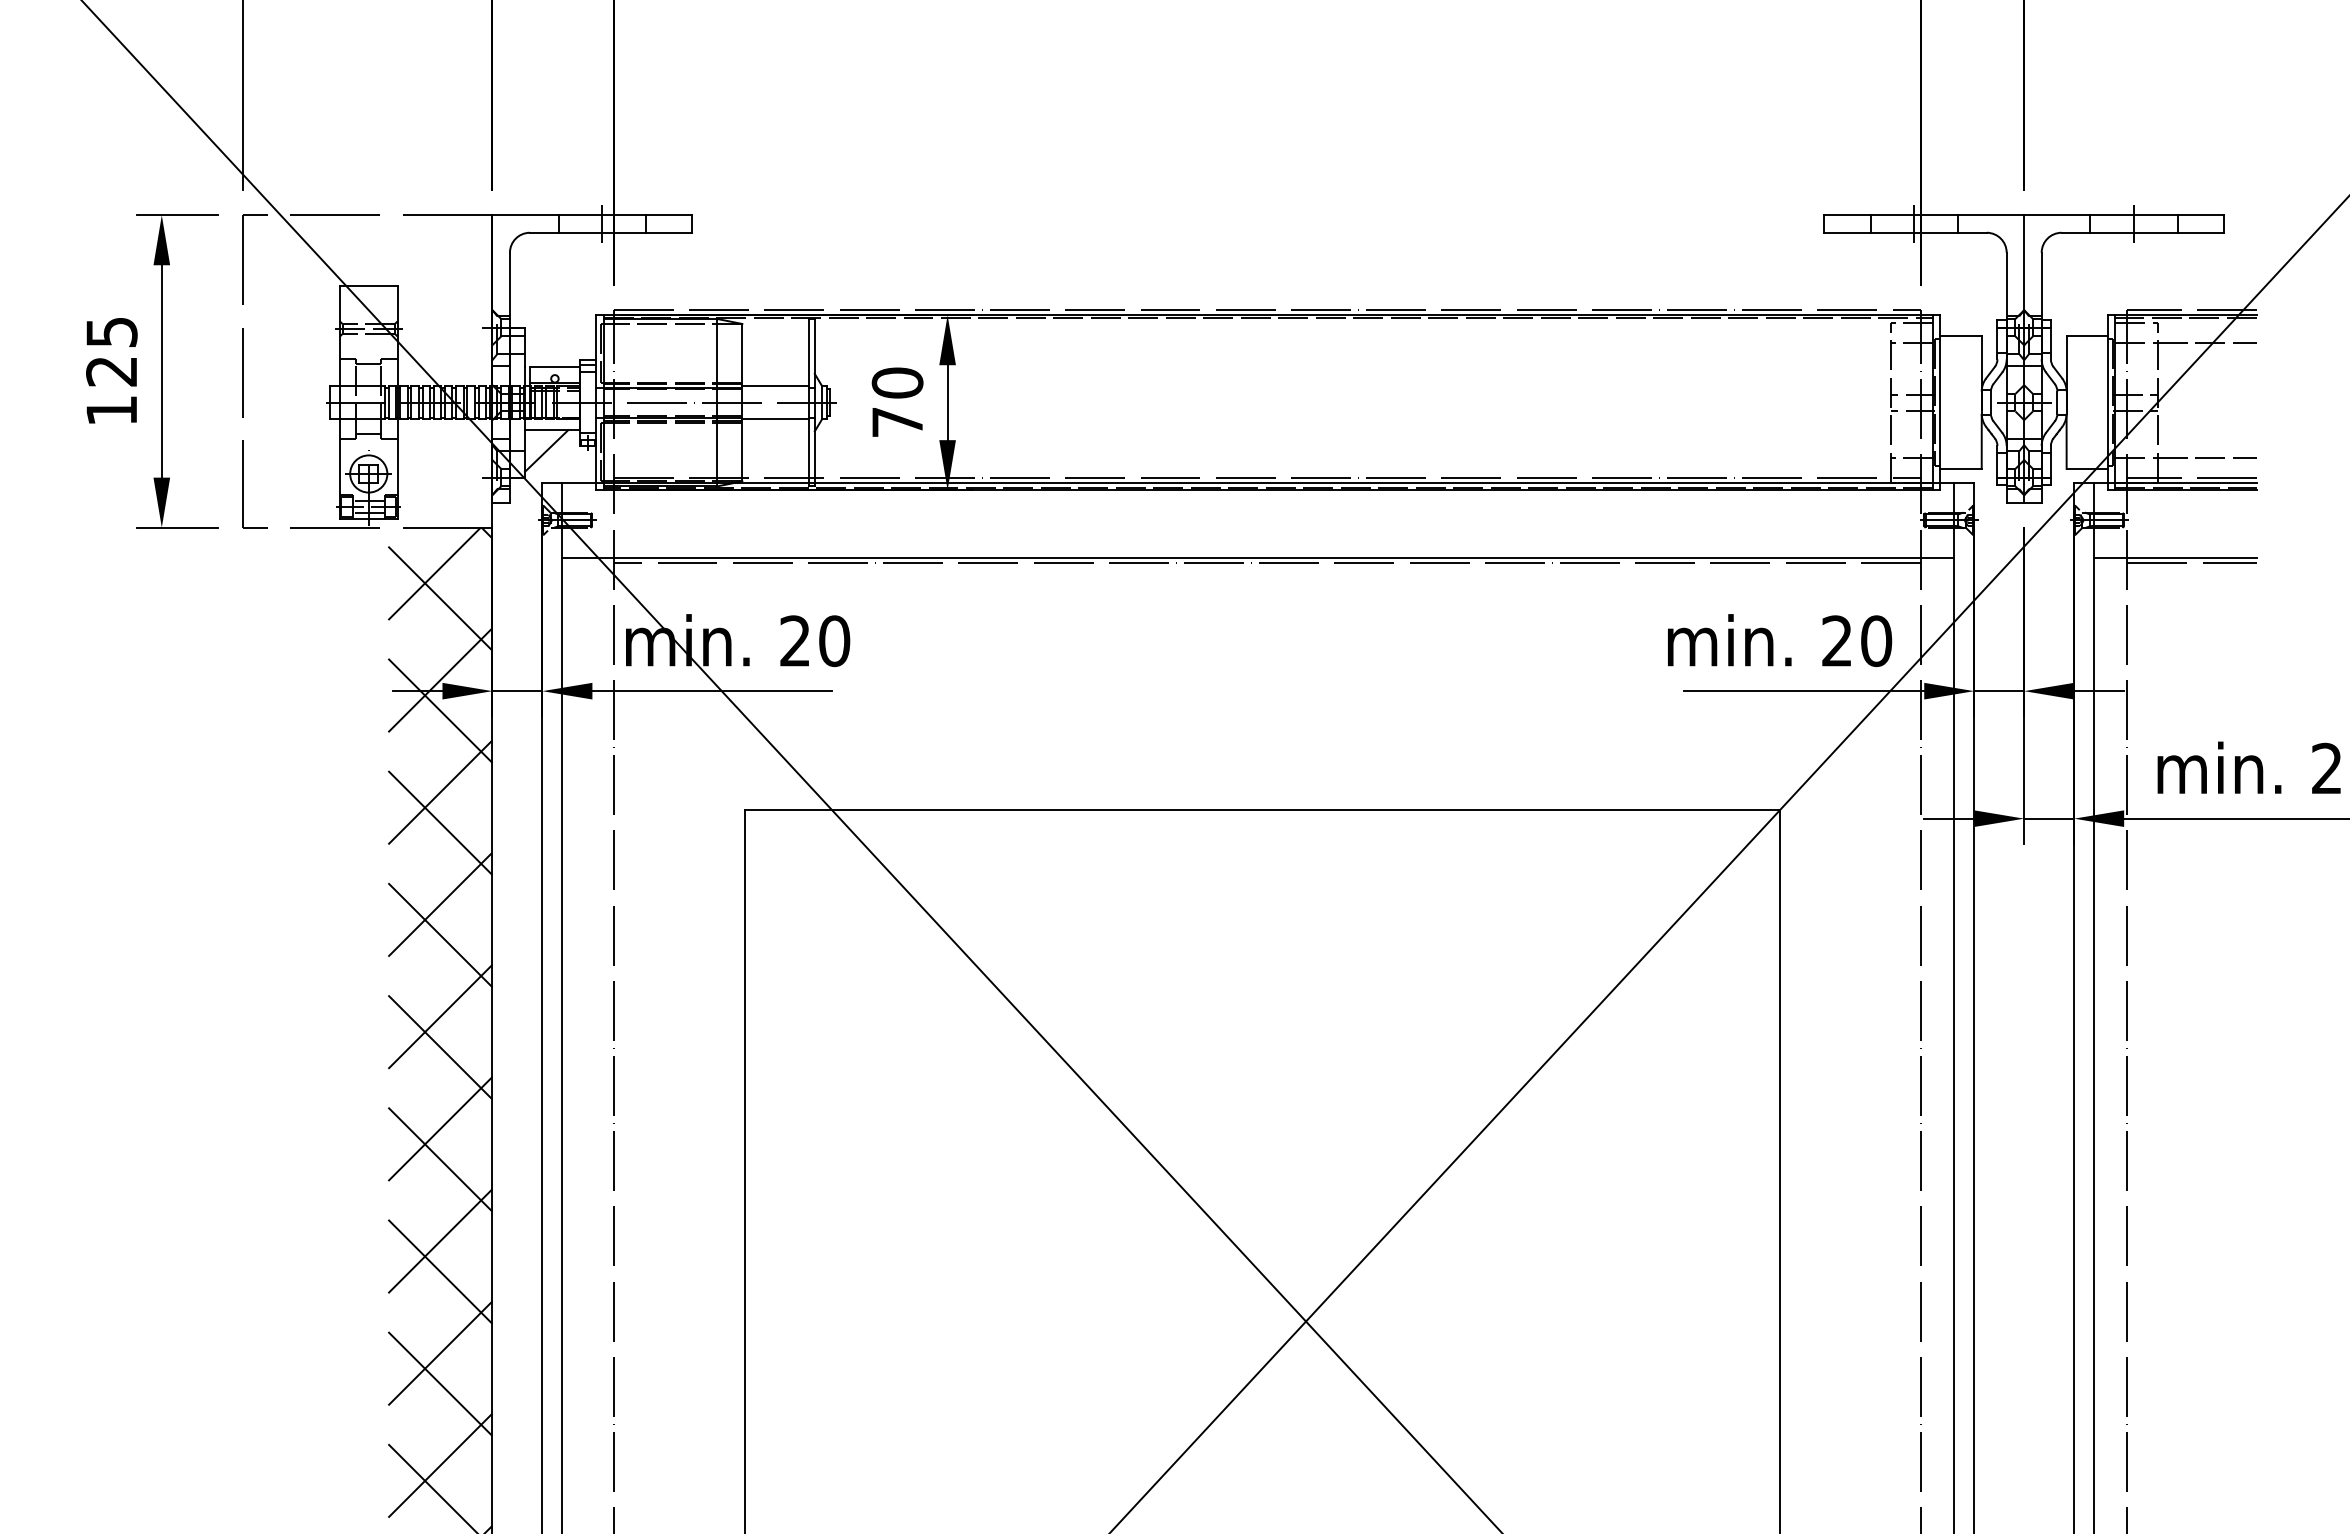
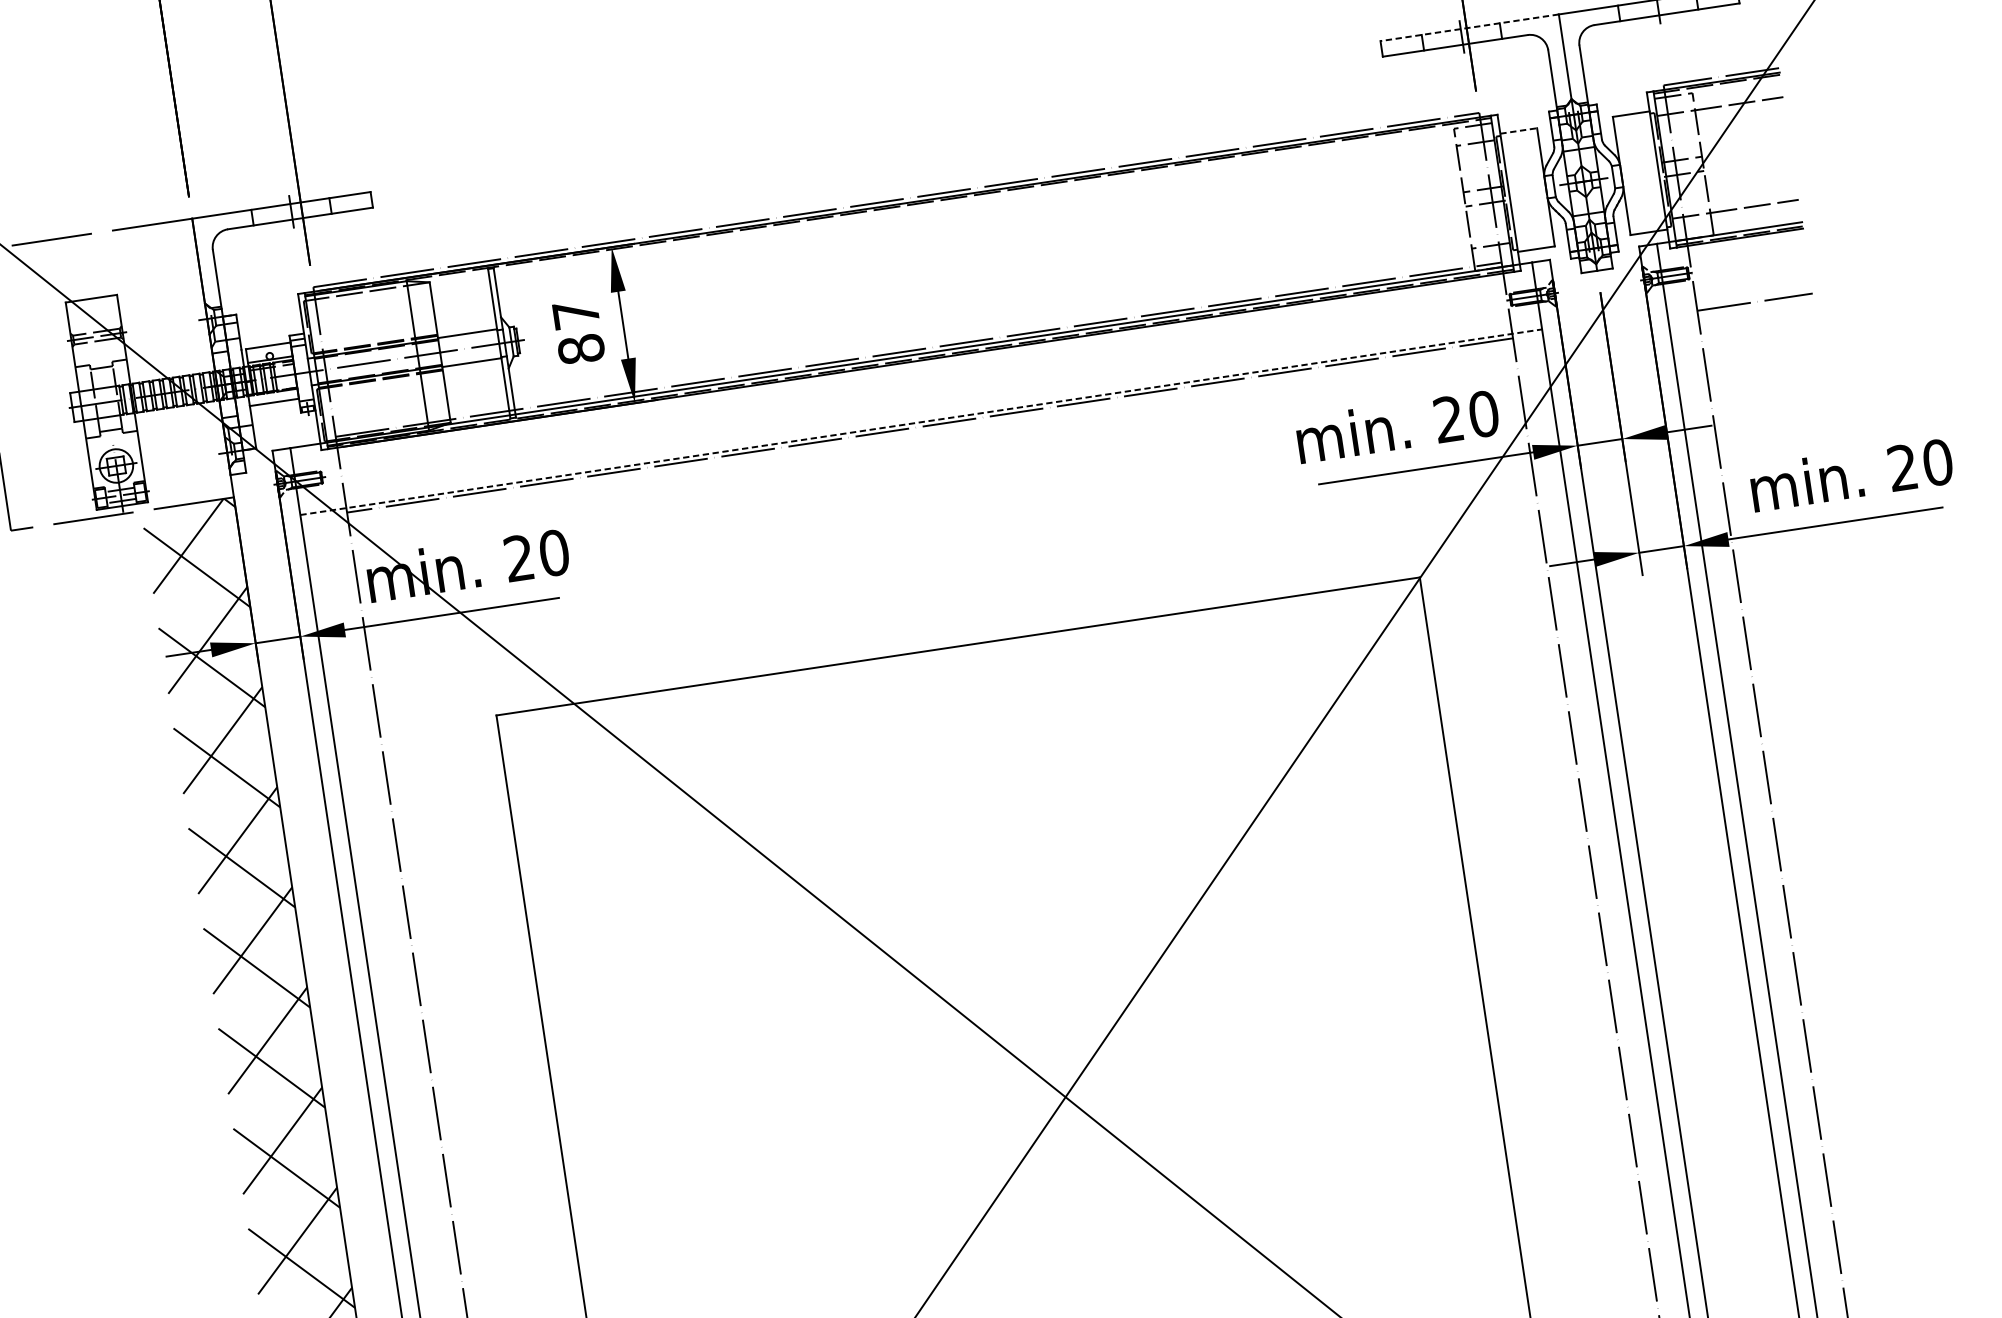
line: (1924, 215) -> (1469, 27), solid -> dashed
line: (1961, 336) -> (1519, 130), solid -> dashed
text: (897, 402) -> (578, 331), 70 -> 87
line: (546, 450) -> (271, 421), removed
line: (2191, 477) -> (1743, 226), removed
line: (1258, 557) -> (921, 421), solid -> dashed
line: (2175, 557) -> (1739, 299), removed

